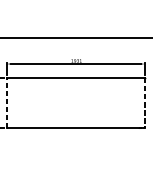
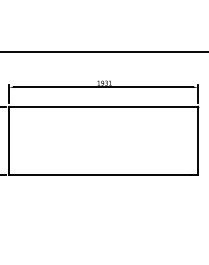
line: (7, 102) -> (9, 140), dashed -> solid
line: (144, 102) -> (197, 140), dashed -> solid

